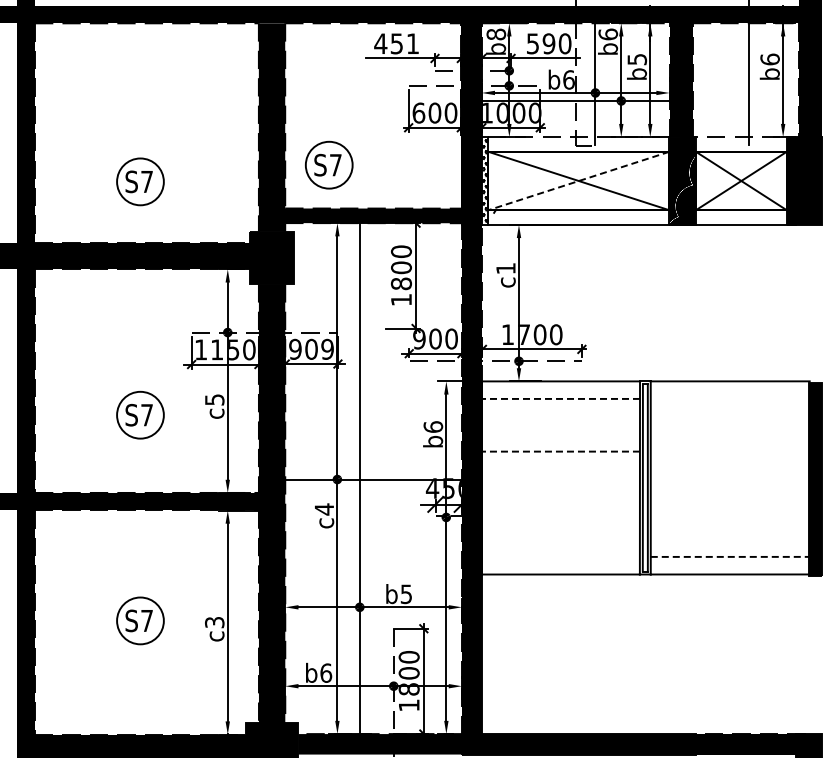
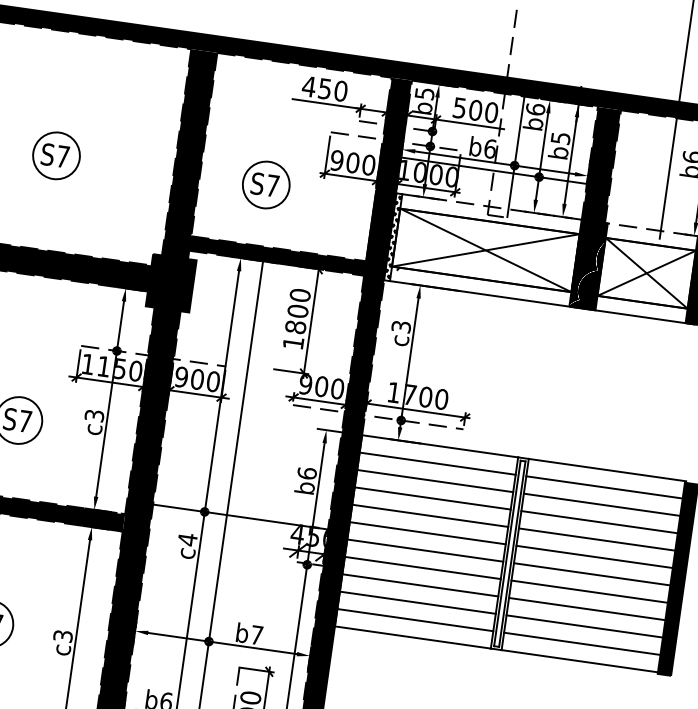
text: (496, 34) -> (424, 93), b8 -> b5
text: (412, 43) -> (340, 90), 451 -> 450
text: (548, 43) -> (475, 110), 590 -> 500
text: (418, 112) -> (336, 159), 600 -> 900
part: (329, 164) -> (266, 184), moved
part: (140, 181) -> (56, 155), moved
line: (578, 181) -> (485, 250), dashed -> solid
text: (505, 268) -> (400, 326), c1 -> c3
text: (327, 349) -> (213, 381), 909 -> 900
line: (561, 398) -> (438, 463), dashed -> solid
line: (729, 398) -> (604, 486), added
text: (214, 399) -> (94, 415), c5 -> c3
line: (560, 416) -> (434, 480), added
line: (729, 416) -> (601, 504), added
line: (560, 434) -> (431, 498), added
line: (729, 434) -> (599, 522), added
line: (560, 451) -> (429, 515), dashed -> solid
line: (729, 451) -> (596, 539), added
line: (560, 469) -> (427, 533), added
line: (729, 469) -> (594, 557), added
line: (560, 486) -> (424, 550), added
line: (729, 486) -> (591, 574), added
line: (560, 504) -> (422, 568), added
line: (729, 504) -> (589, 591), added
line: (560, 521) -> (419, 584), added
line: (729, 521) -> (587, 608), added
line: (560, 539) -> (417, 602), added
line: (729, 539) -> (584, 626), added
line: (560, 556) -> (414, 619), added
line: (730, 556) -> (583, 643), dashed -> solid
text: (405, 594) -> (255, 635), b5 -> b7

